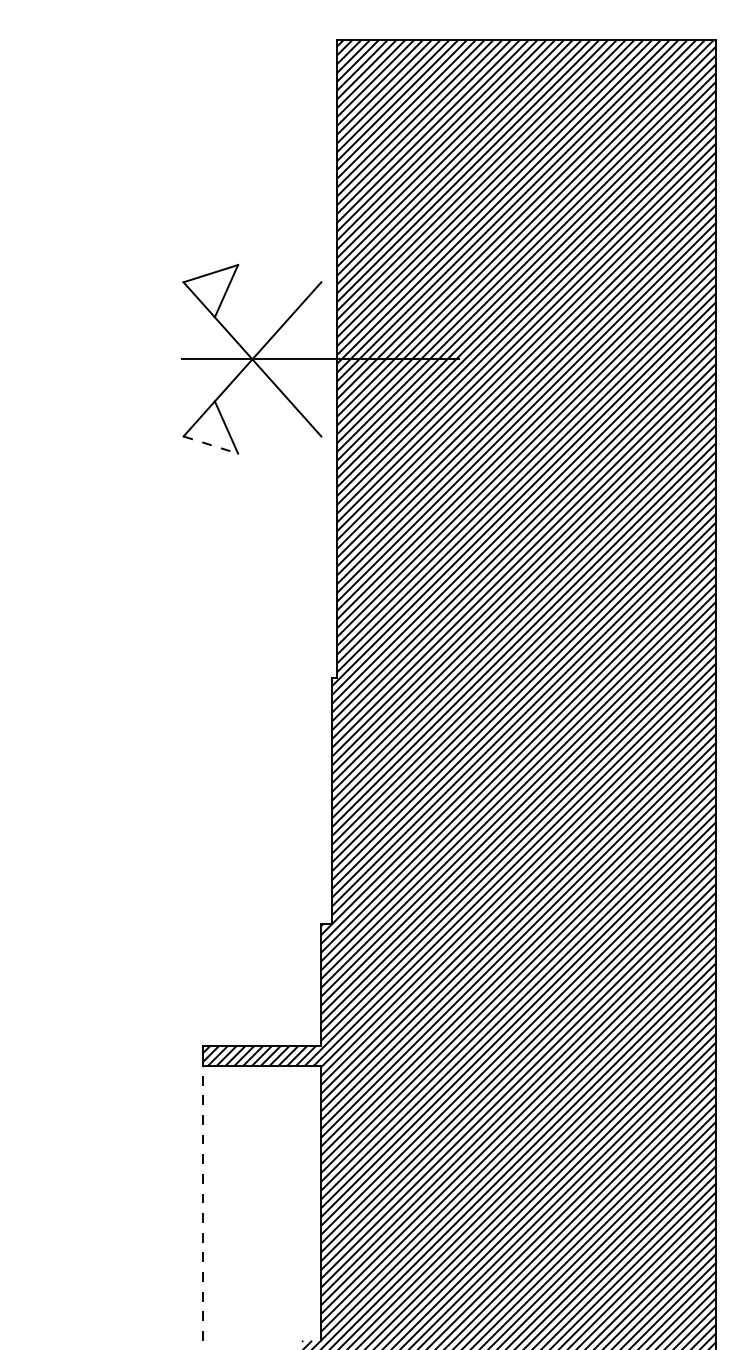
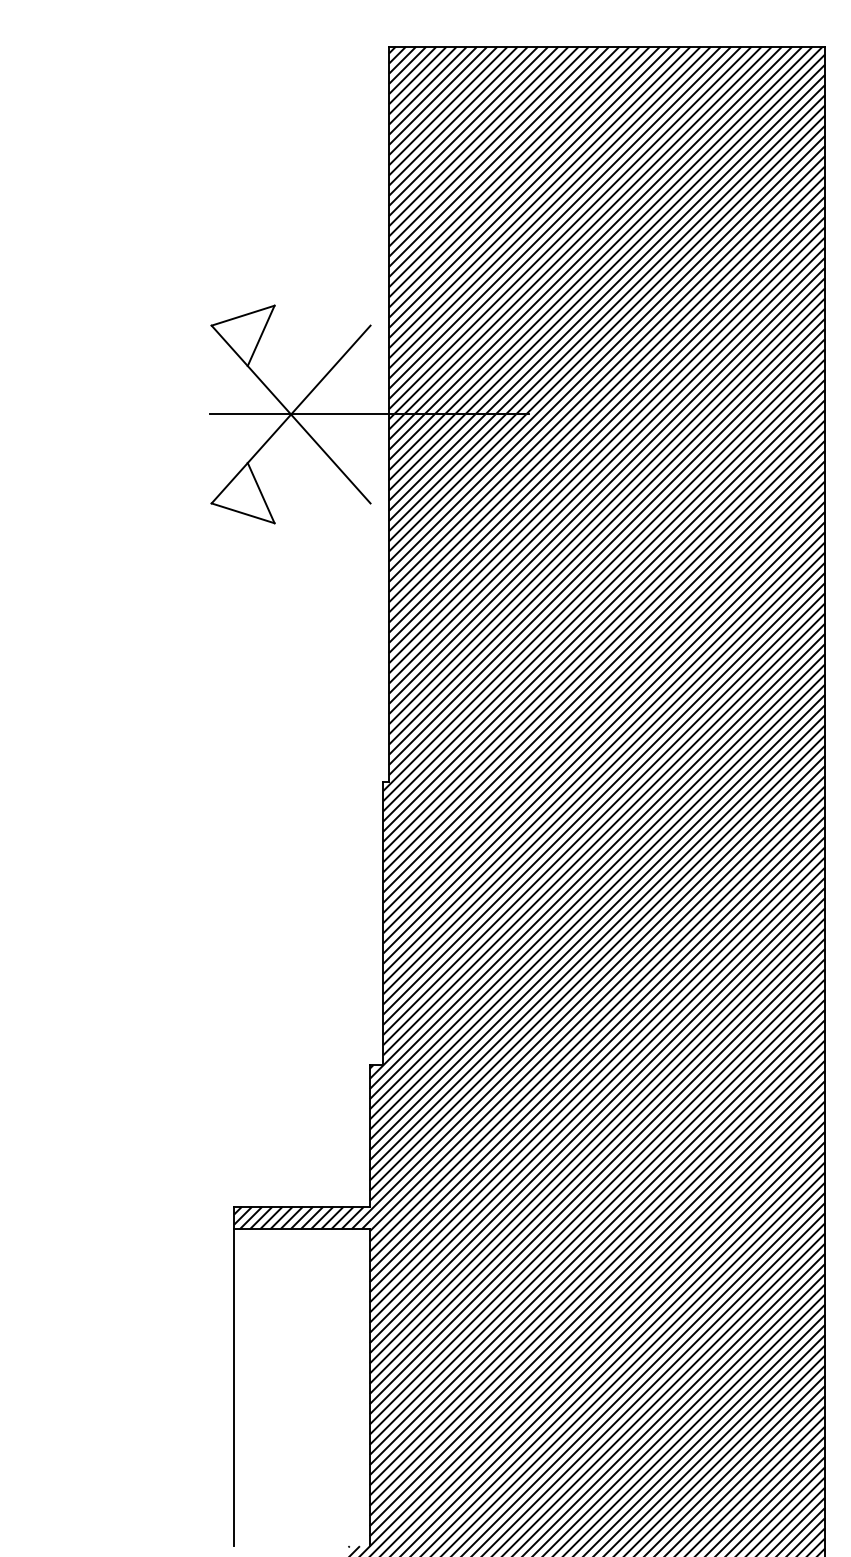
line: (211, 445) -> (243, 513), dashed -> solid
line: (202, 1203) -> (233, 1387), dashed -> solid

